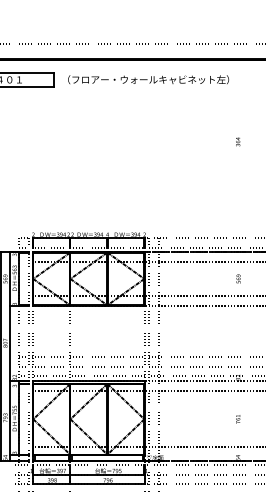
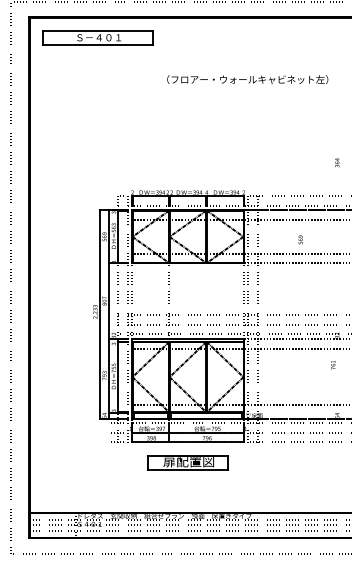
text: (148, 79) -> (247, 79), moved
text: (238, 141) -> (337, 162), moved
text: (238, 278) -> (300, 239), moved
text: (238, 419) -> (333, 365), moved

